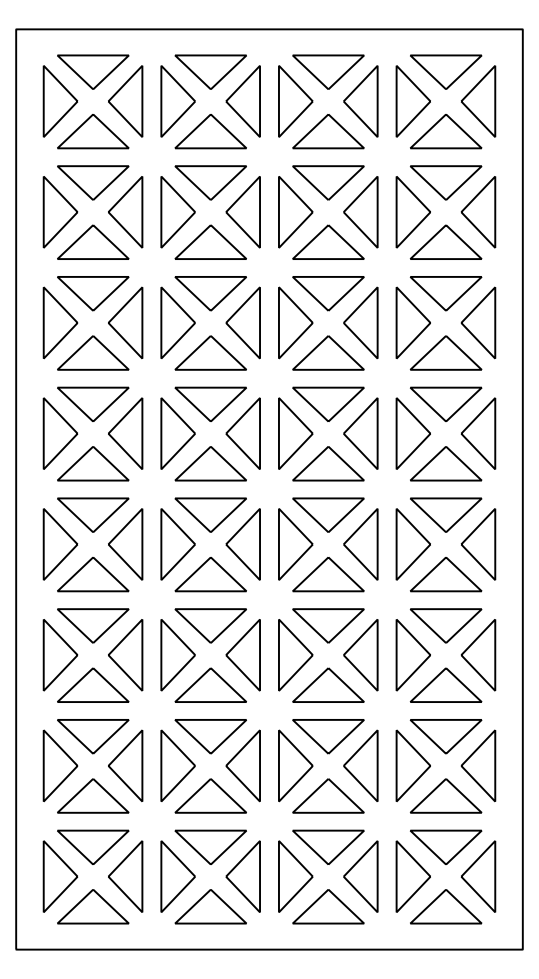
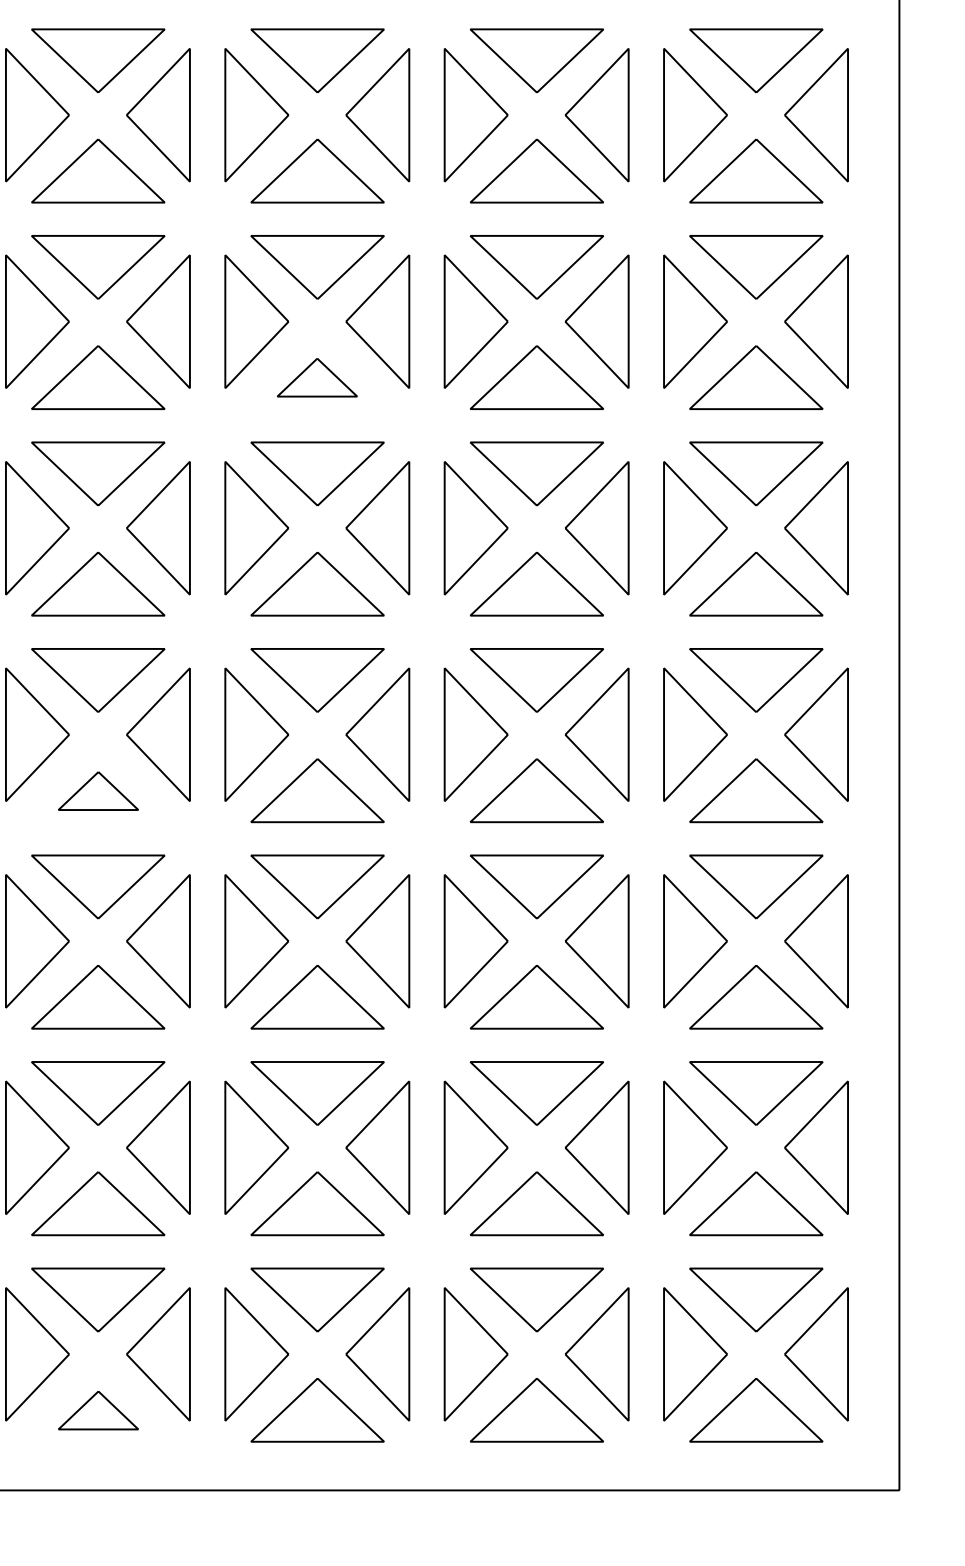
part: (210, 352) -> (316, 376), size x0.6
part: (93, 574) -> (98, 790), size x0.6
part: (93, 906) -> (98, 1409), size x0.6

